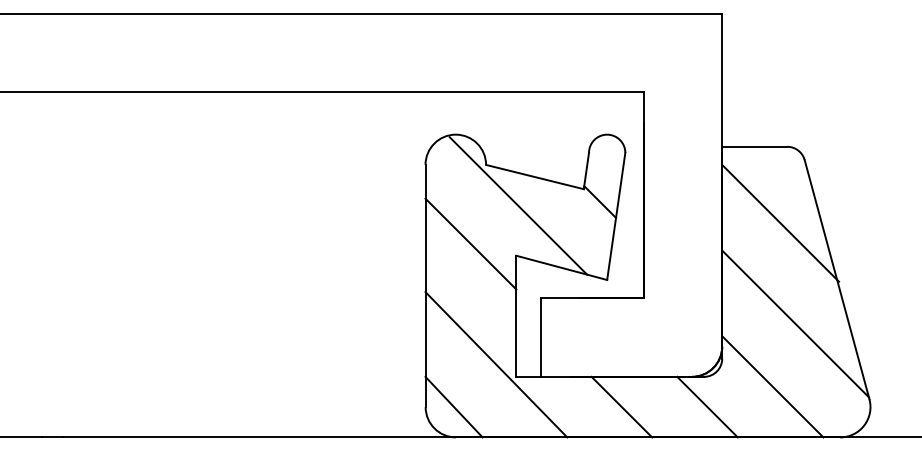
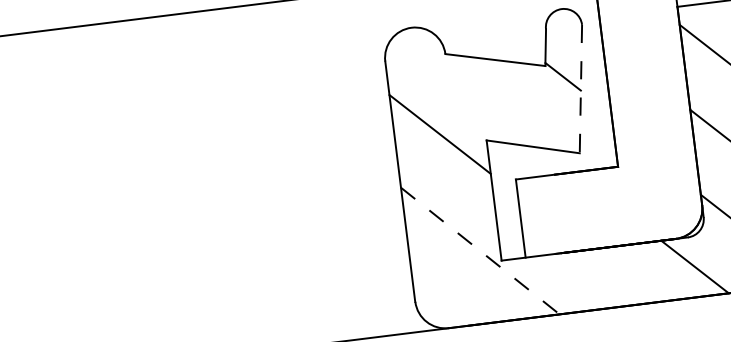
line: (518, 205) -> (482, 90), removed
line: (616, 216) -> (581, 89), solid -> dashed
line: (496, 364) -> (480, 250), solid -> dashed
line: (453, 406) -> (442, 297), removed
line: (621, 406) -> (609, 277), removed

